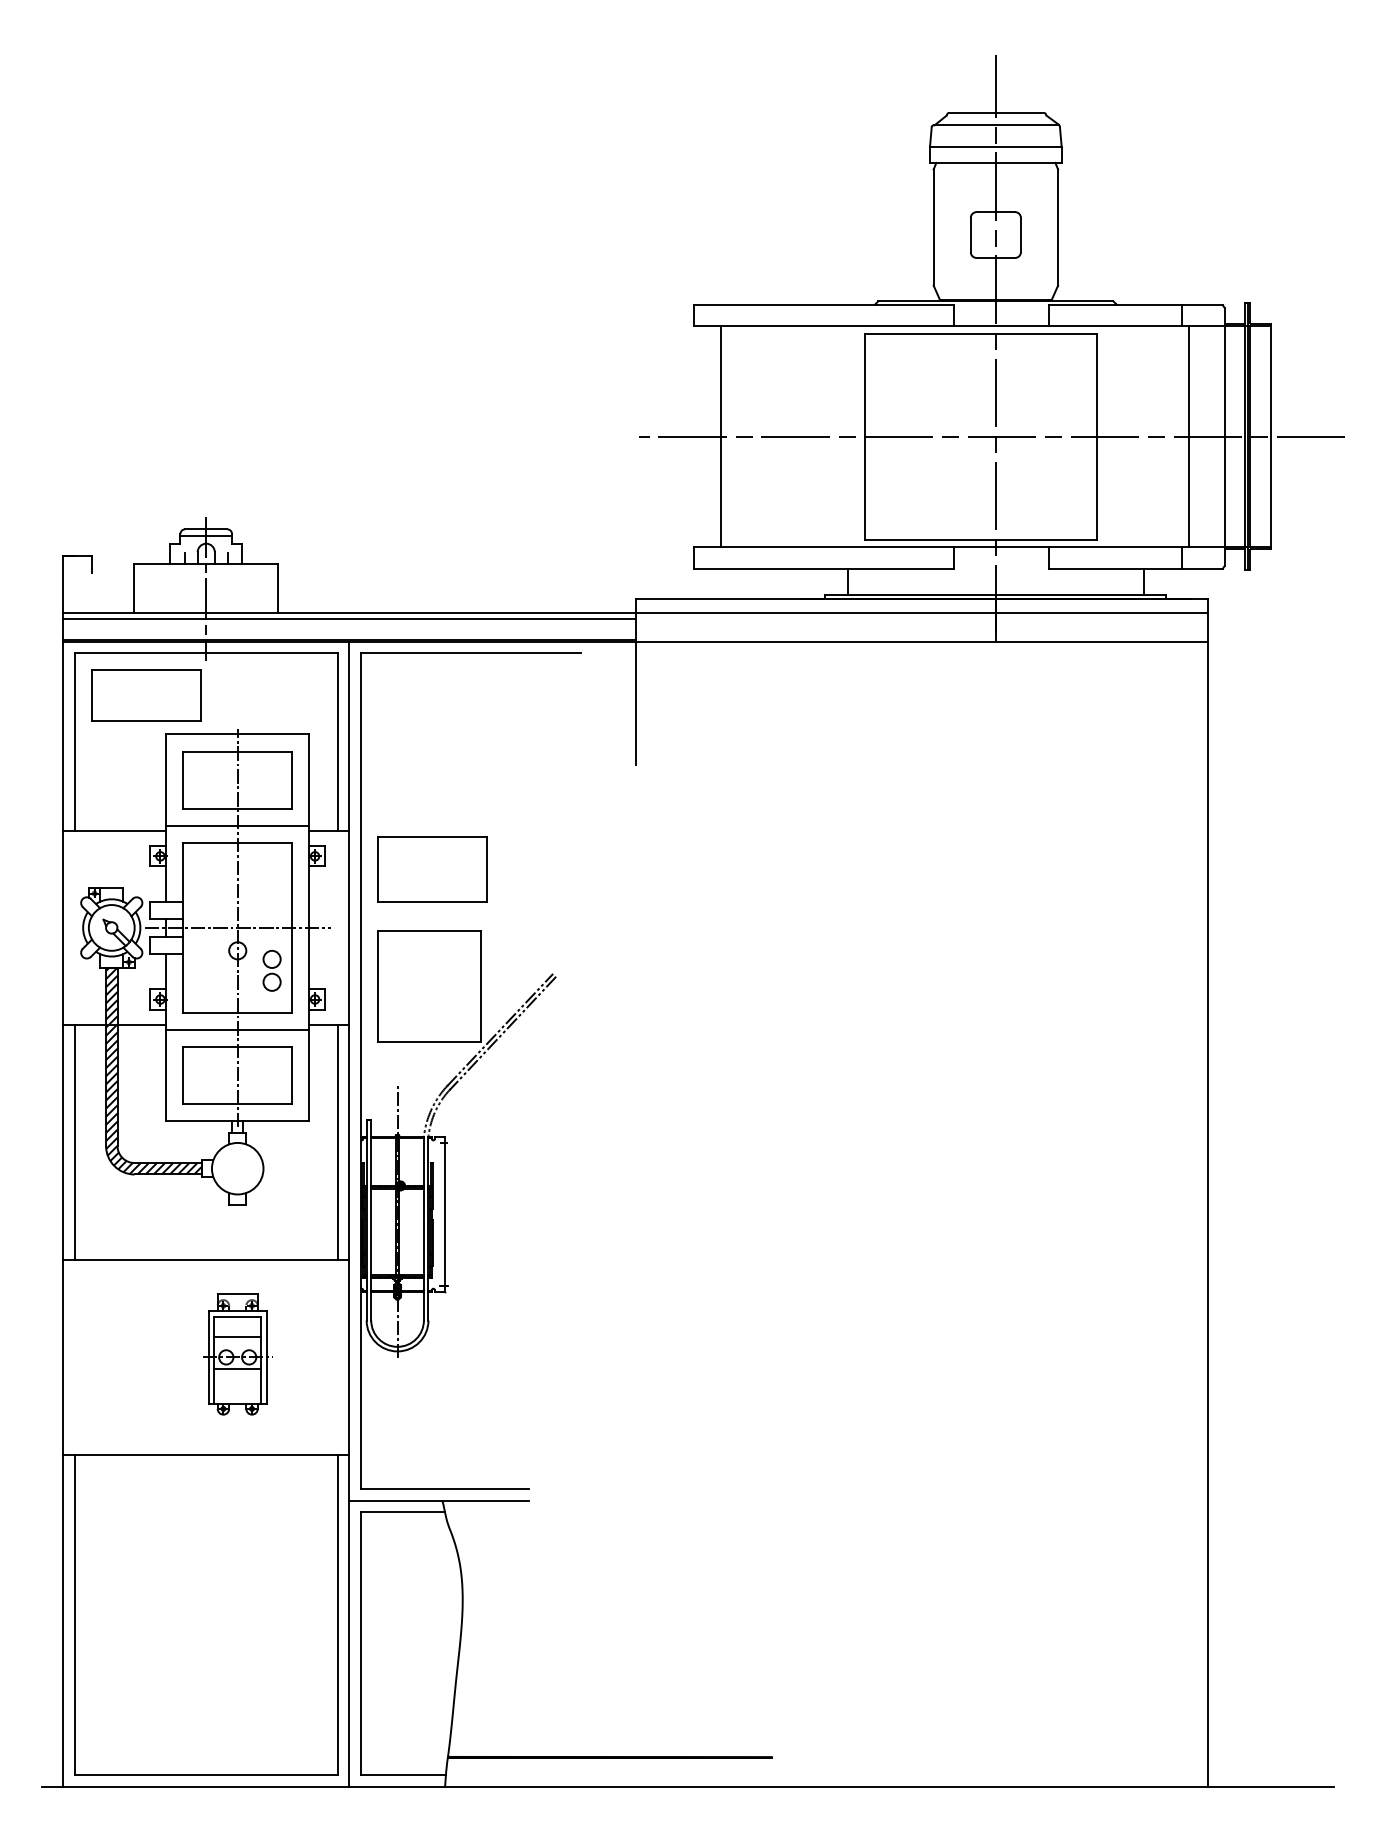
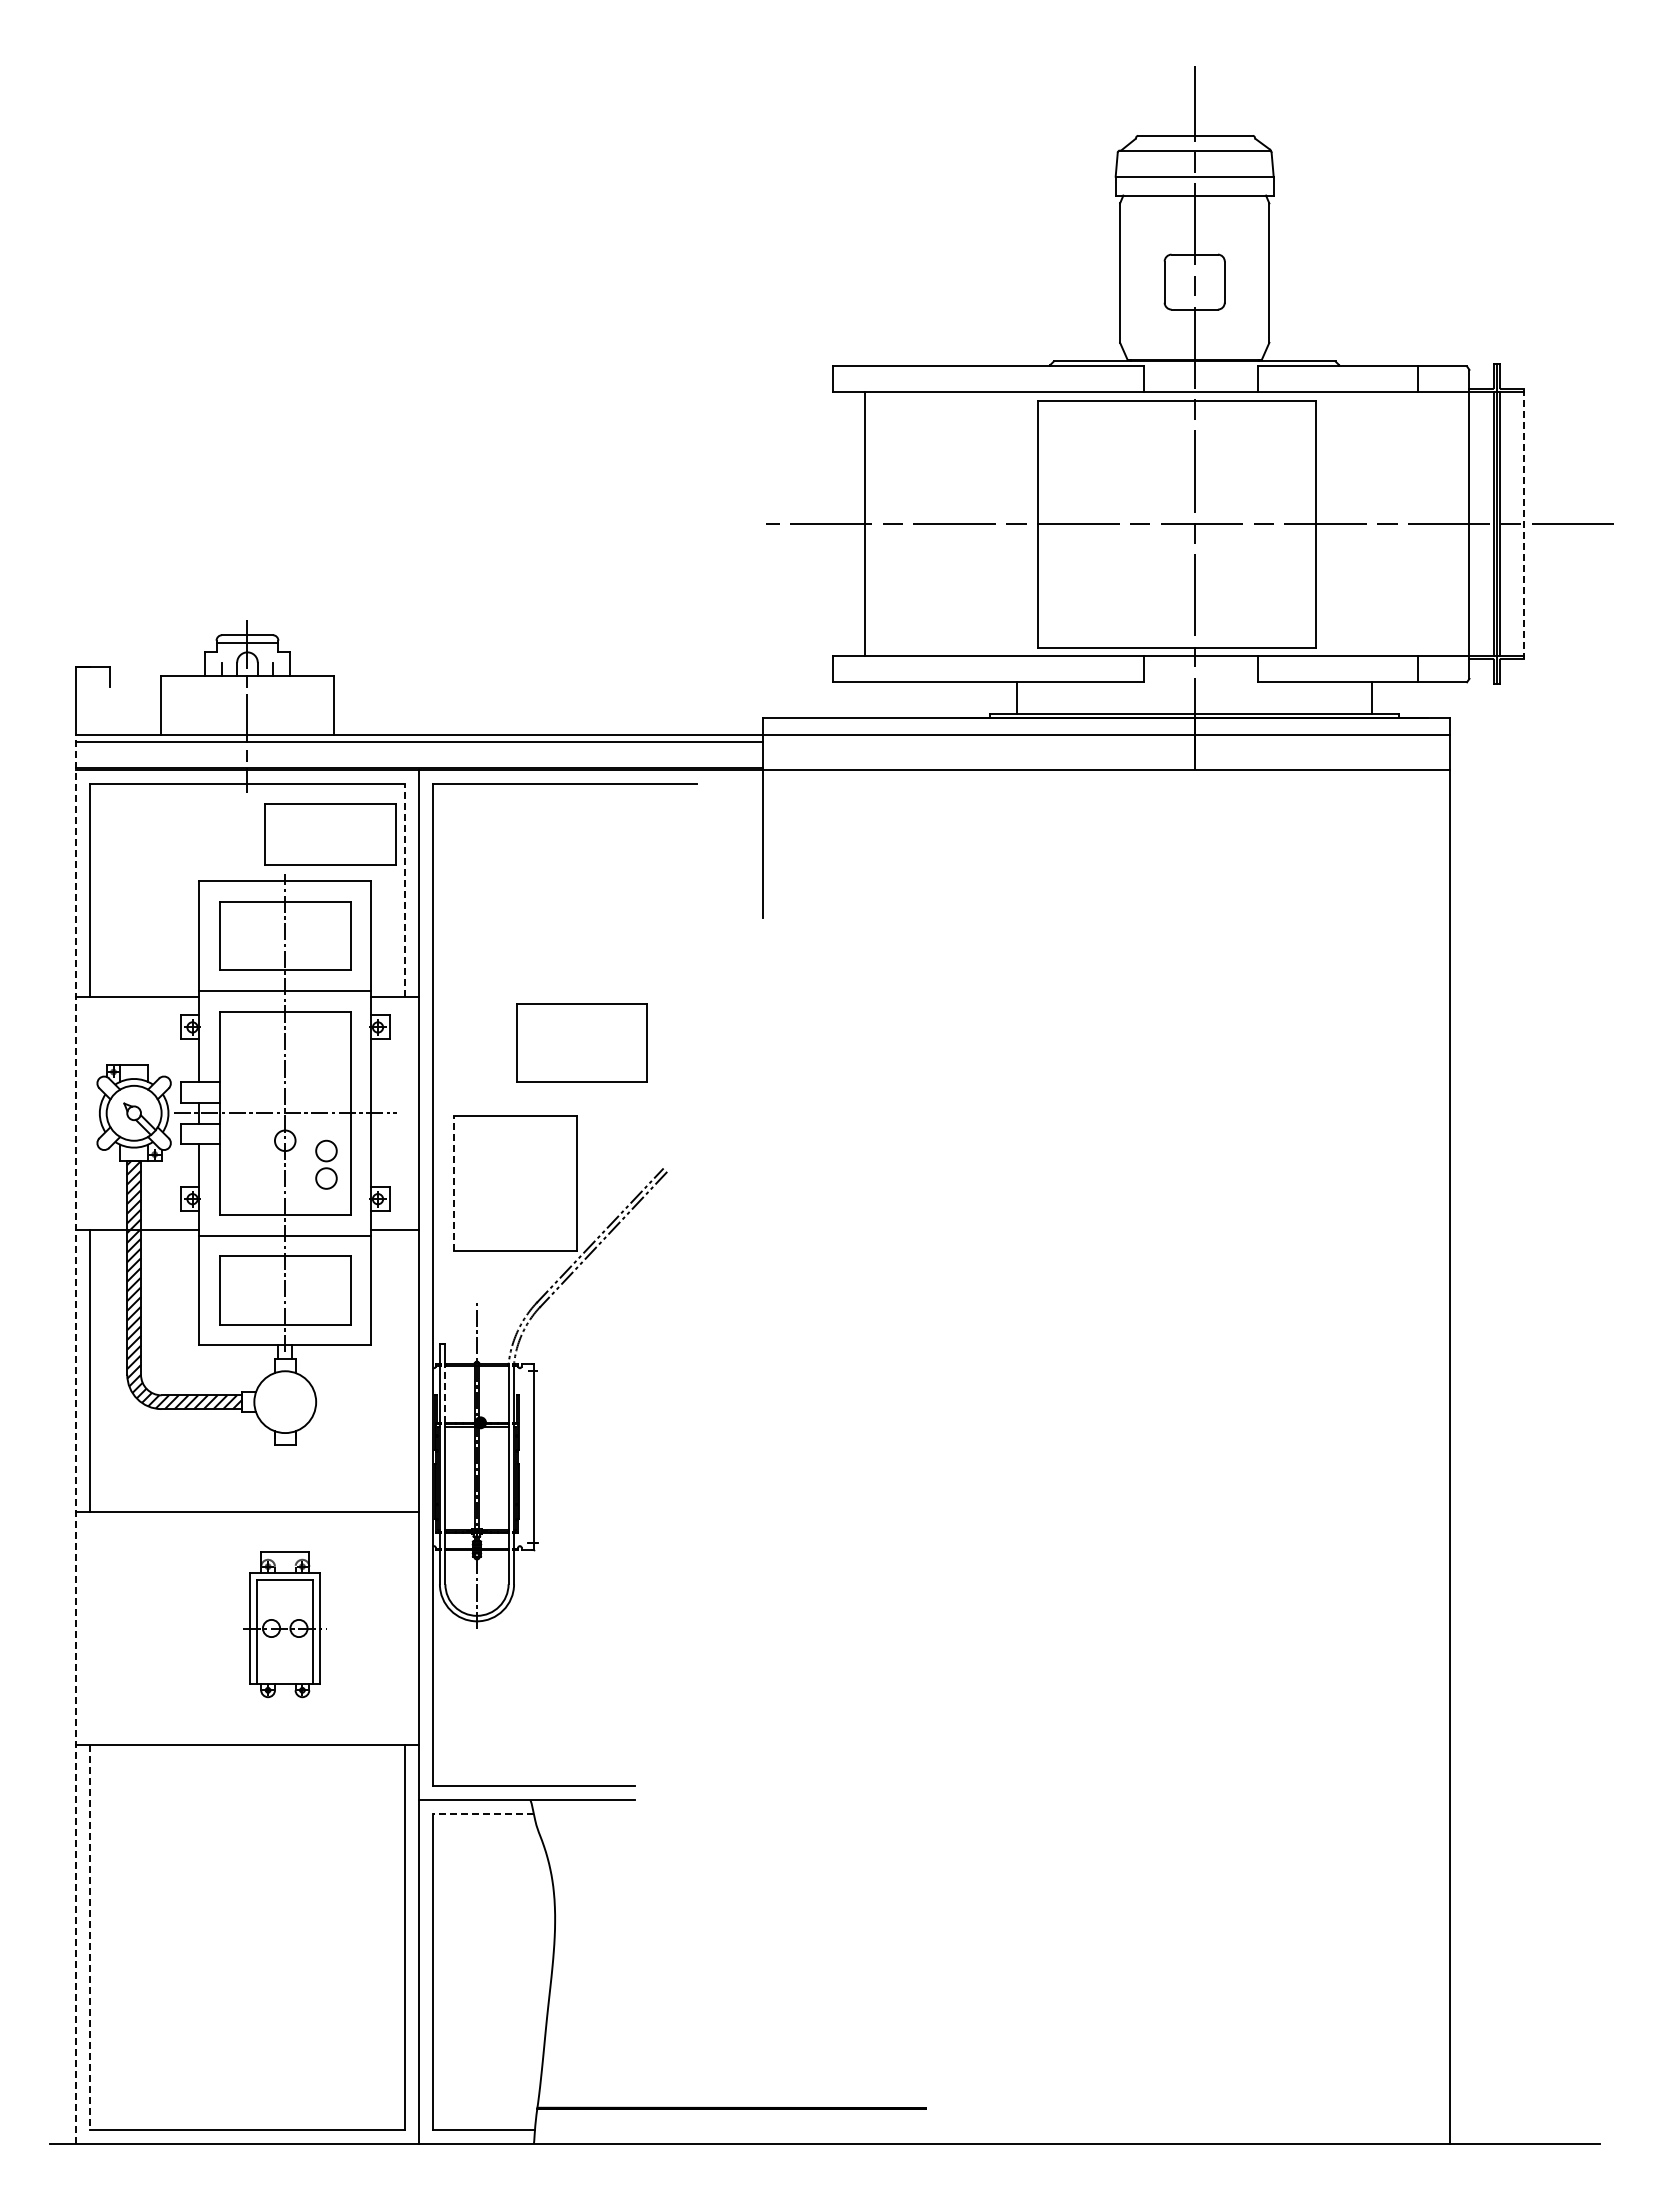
line: (1189, 436) -> (1426, 523), removed
line: (1270, 437) -> (1524, 524), solid -> dashed
part: (146, 695) -> (330, 834), moved
line: (337, 741) -> (405, 889), solid -> dashed
part: (432, 868) -> (581, 1042), moved
line: (377, 986) -> (453, 1183), solid -> dashed
line: (337, 1142) -> (405, 1370), removed
line: (371, 1162) -> (445, 1394), solid -> dashed
line: (62, 1199) -> (75, 1439), solid -> dashed
line: (237, 1337) -> (285, 1604), removed
line: (237, 1369) -> (285, 1642), removed
line: (402, 1512) -> (482, 1814), solid -> dashed
line: (74, 1615) -> (89, 1938), solid -> dashed

